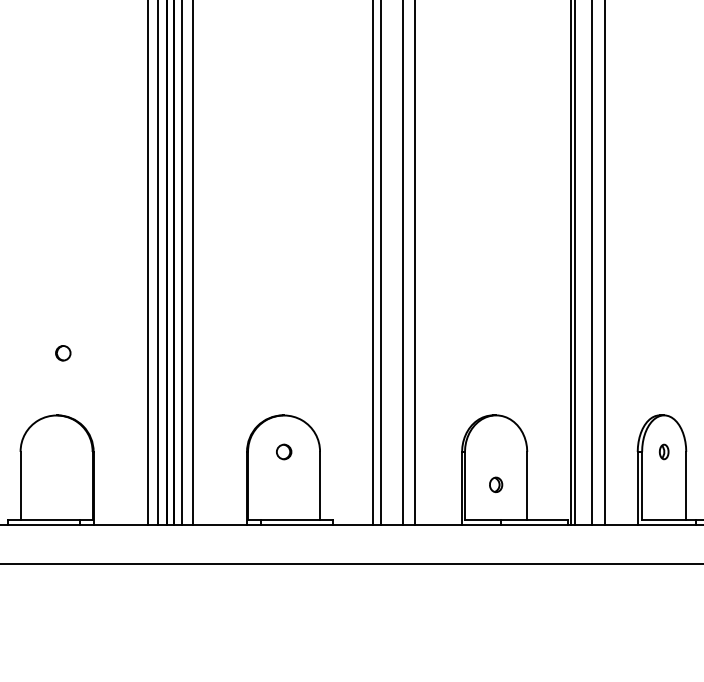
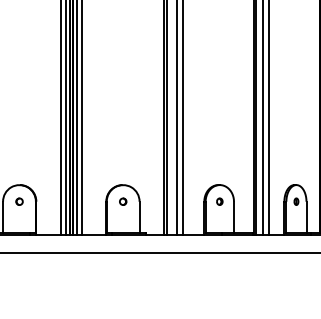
part: (63, 352) -> (19, 201), moved
part: (495, 484) -> (219, 201), moved

